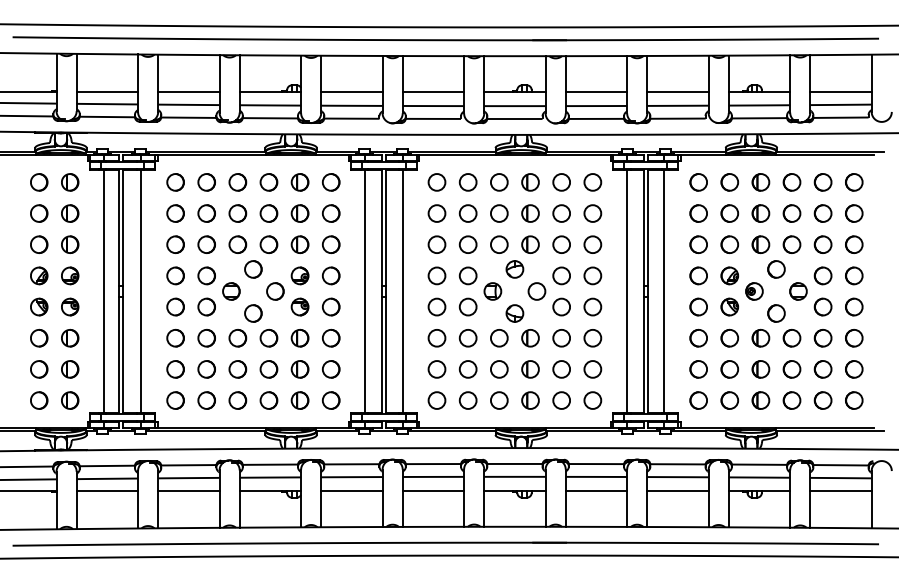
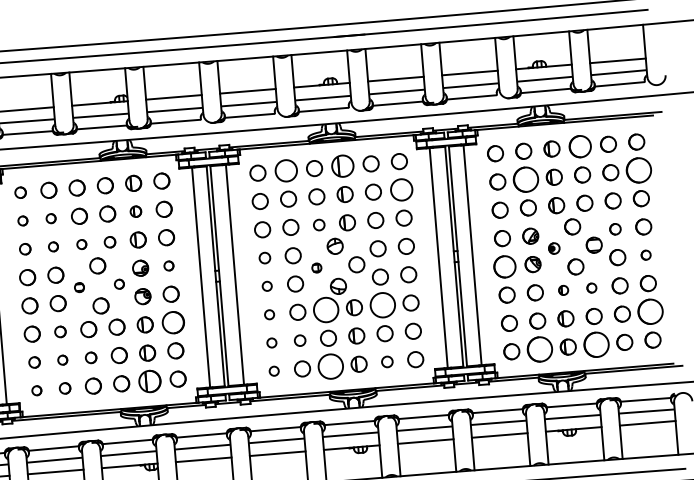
circle: (175, 182) -> (20, 192), size x0.7
circle: (467, 182) -> (285, 171), size x1.4
part: (530, 182) -> (342, 166), size x1.4
part: (791, 182) -> (579, 146), size x1.4
circle: (175, 213) -> (22, 220), size x0.6
circle: (206, 213) -> (51, 218), size x0.6
part: (299, 213) -> (135, 211), size x0.7
circle: (592, 213) -> (401, 189), size x1.4
part: (729, 213) -> (525, 179), size x1.6
circle: (854, 213) -> (639, 170), size x1.6
circle: (175, 244) -> (25, 249), size x0.7
circle: (206, 244) -> (53, 246), size x0.6
part: (237, 244) -> (81, 244), size x0.6
part: (268, 244) -> (109, 242), size x0.7
circle: (499, 244) -> (319, 224), size x0.7
part: (331, 275) -> (169, 265), size x0.6
circle: (436, 275) -> (264, 257), size x0.7
part: (822, 275) -> (614, 228), size x0.7
circle: (231, 291) -> (79, 287), size x0.6
circle: (275, 291) -> (119, 284), size x0.6
part: (492, 291) -> (316, 268), size x0.6
part: (754, 291) -> (554, 248), size x0.7
circle: (436, 306) -> (266, 285), size x0.6
part: (698, 306) -> (504, 266), size x1.4
part: (854, 306) -> (646, 254), size x0.6
part: (331, 337) -> (173, 321), size x1.4
circle: (498, 337) -> (325, 309), size x1.6
part: (760, 337) -> (563, 289), size x0.6
part: (791, 337) -> (591, 287), size x0.6
circle: (206, 338) -> (60, 332), size x0.7
circle: (436, 338) -> (269, 314), size x0.6
circle: (561, 338) -> (382, 305), size x1.6
circle: (175, 369) -> (34, 362), size x0.7
circle: (206, 369) -> (62, 360), size x0.6
part: (237, 369) -> (90, 357), size x0.7
circle: (436, 369) -> (271, 343), size x0.6
circle: (467, 369) -> (299, 340), size x0.7
circle: (854, 369) -> (650, 311), size x1.6
circle: (175, 400) -> (36, 390), size x0.6
circle: (206, 400) -> (64, 388), size x0.7
part: (299, 400) -> (149, 381), size x1.4
circle: (436, 400) -> (273, 371), size x0.6
circle: (498, 400) -> (330, 366), size x1.6
circle: (561, 400) -> (387, 361), size x0.7
part: (729, 400) -> (539, 349), size x1.6
part: (791, 400) -> (596, 344), size x1.6

